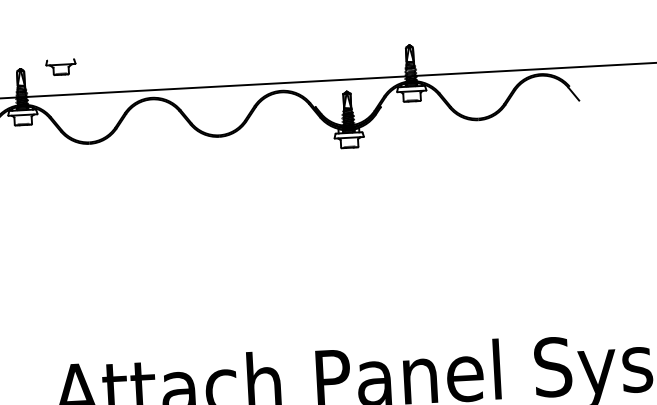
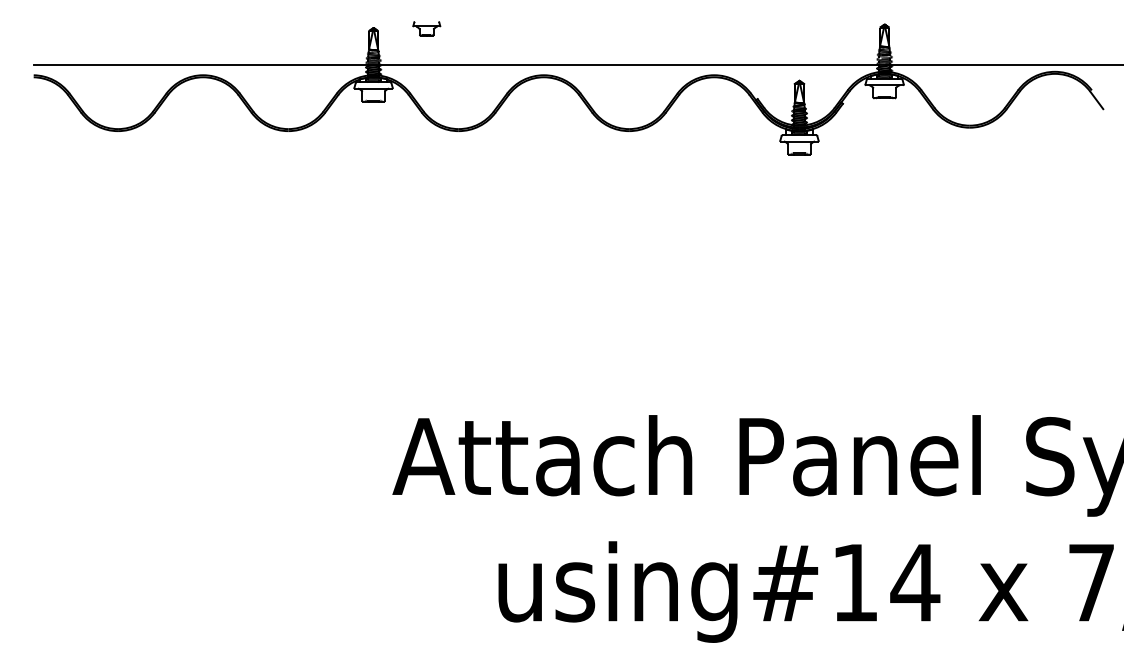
part: (60, 67) -> (426, 28), size x0.7

